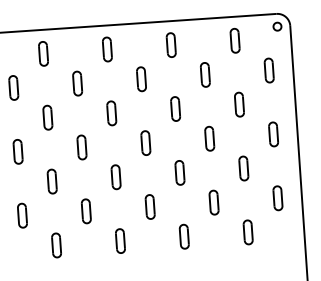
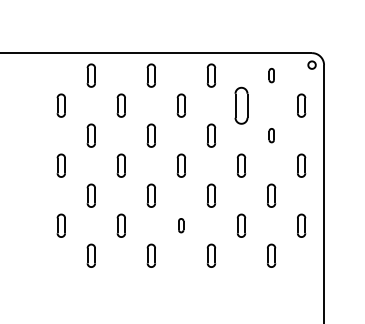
part: (235, 40) -> (271, 75), size x0.6
part: (205, 74) -> (241, 105), size x1.6
part: (239, 104) -> (271, 135), size x0.6
part: (149, 206) -> (180, 225), size x0.6

